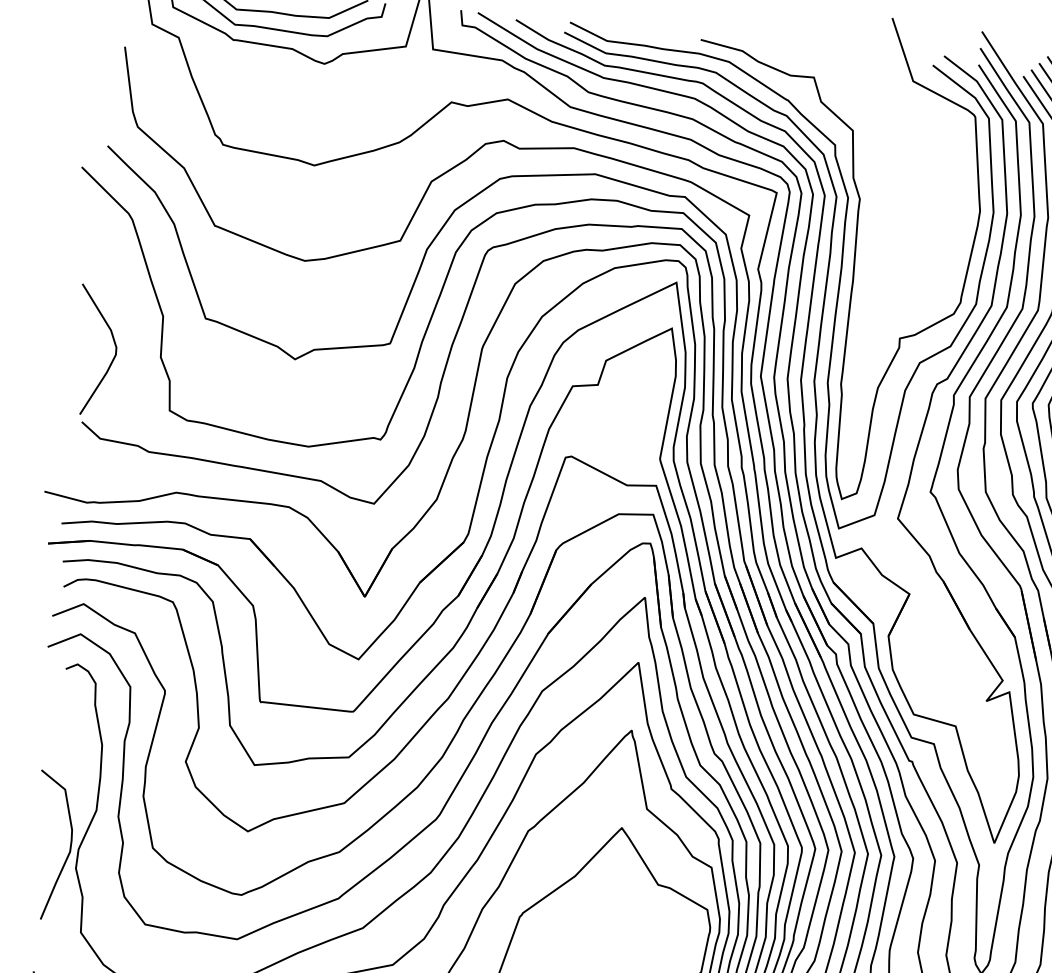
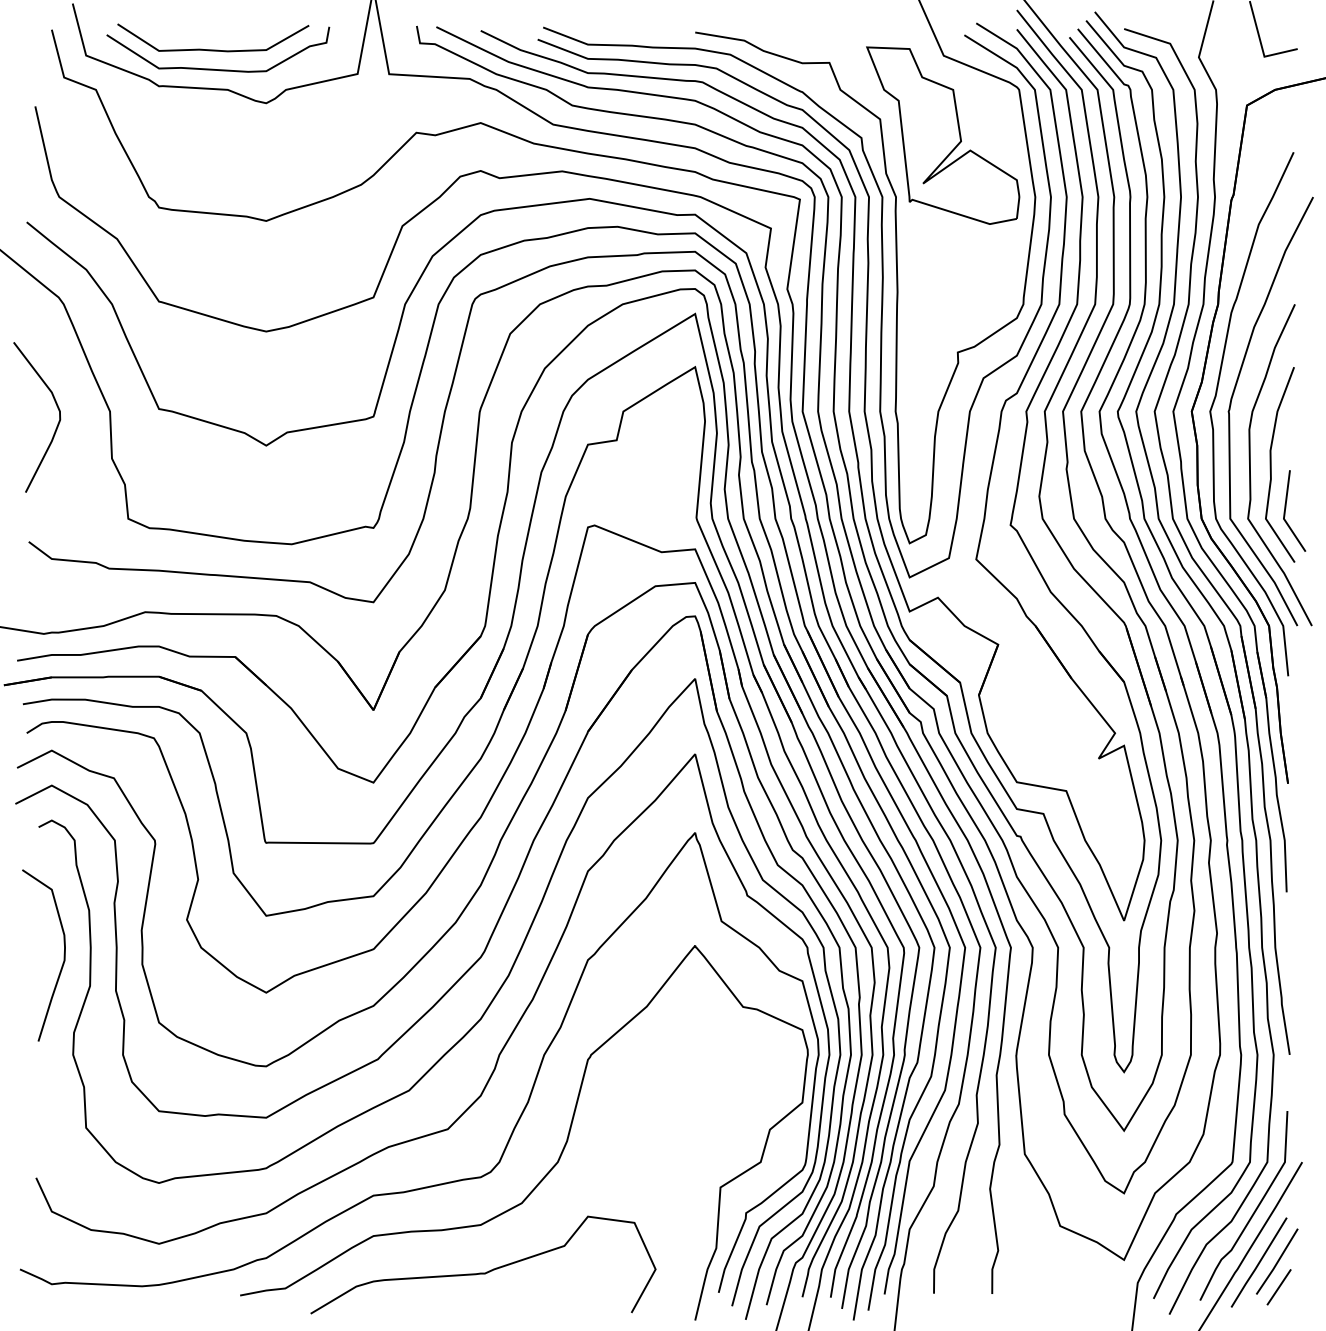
part: (906, 150) -> (943, 135), added
curve: (113, 357) -> (57, 423), moved
curve: (69, 847) -> (63, 955), moved

